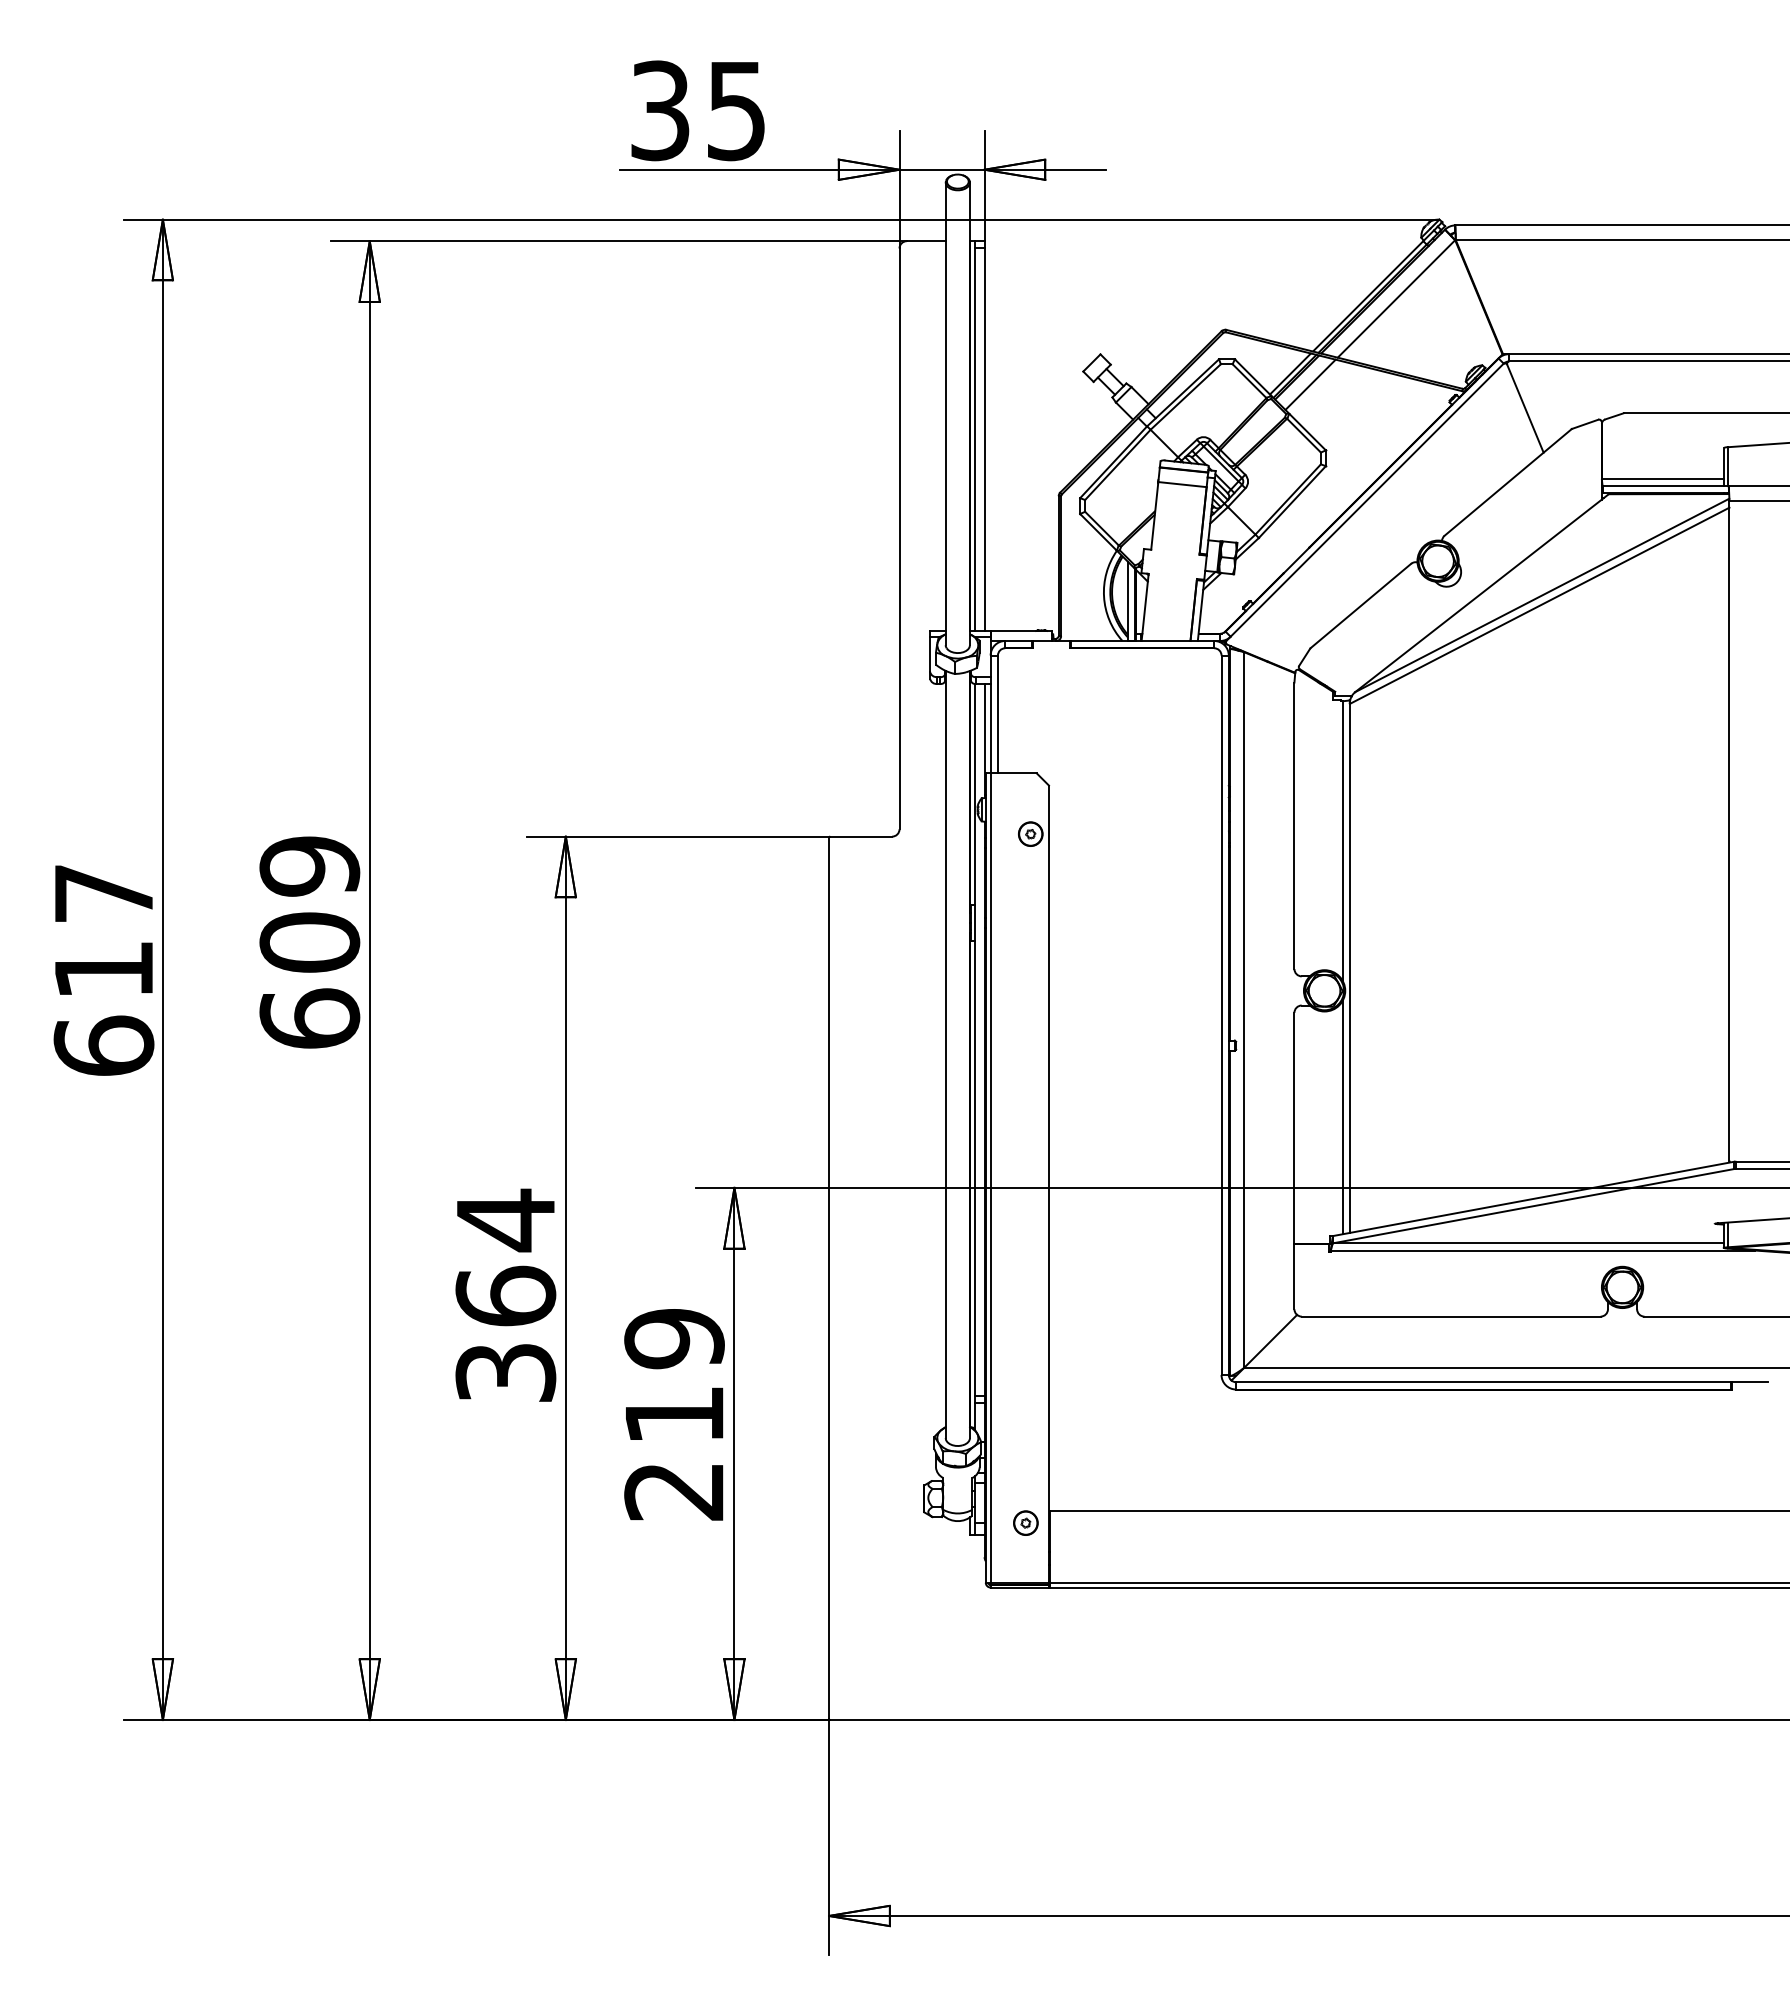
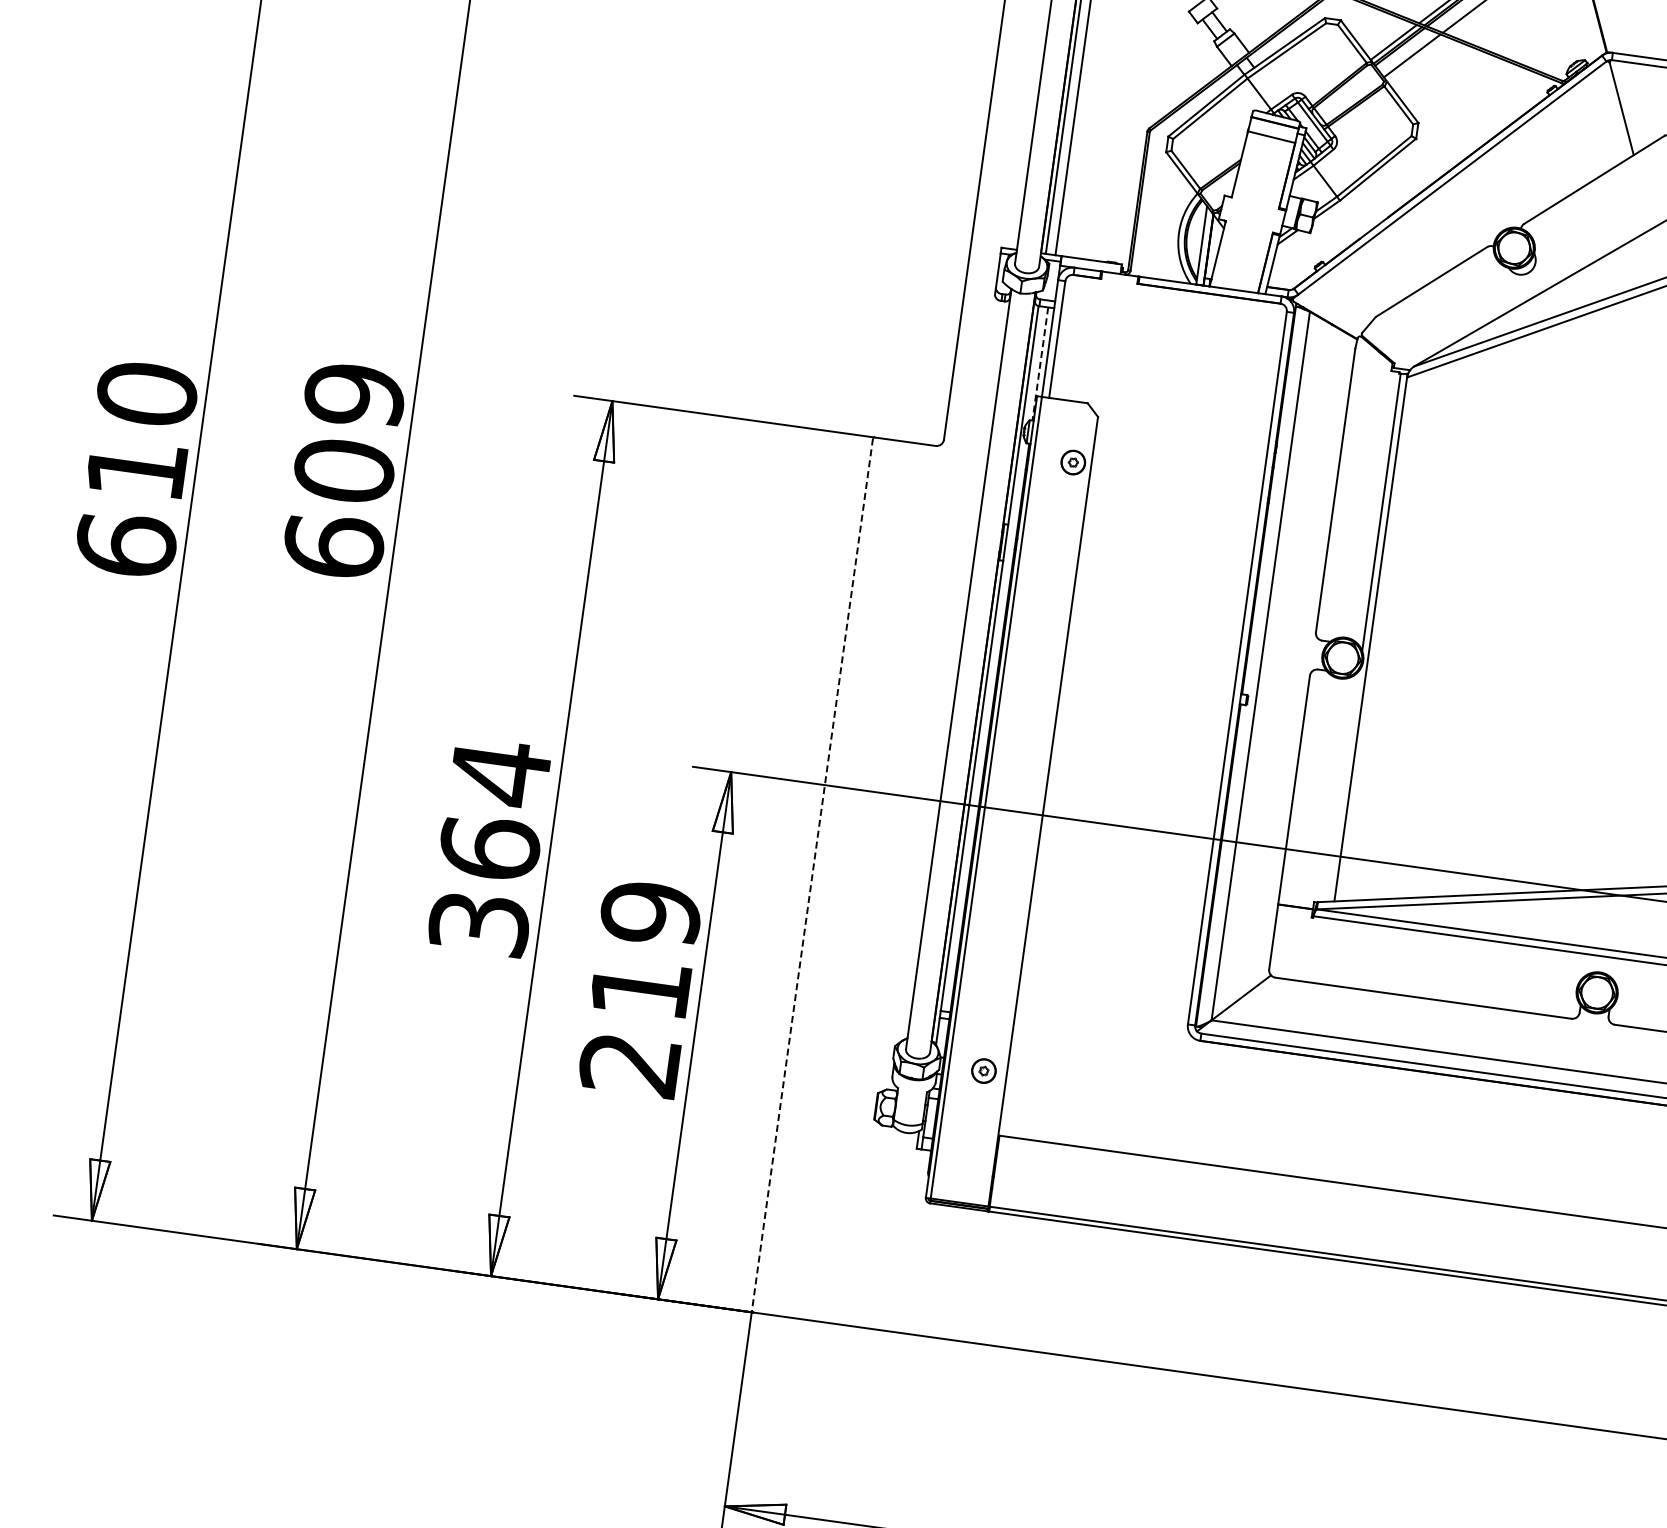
line: (984, 741) -> (1040, 364), solid -> dashed
text: (103, 893) -> (146, 393), 617 -> 610
line: (1342, 1117) -> (1343, 786), removed
line: (829, 1278) -> (812, 875), solid -> dashed
part: (1025, 1522) -> (983, 1070), moved

